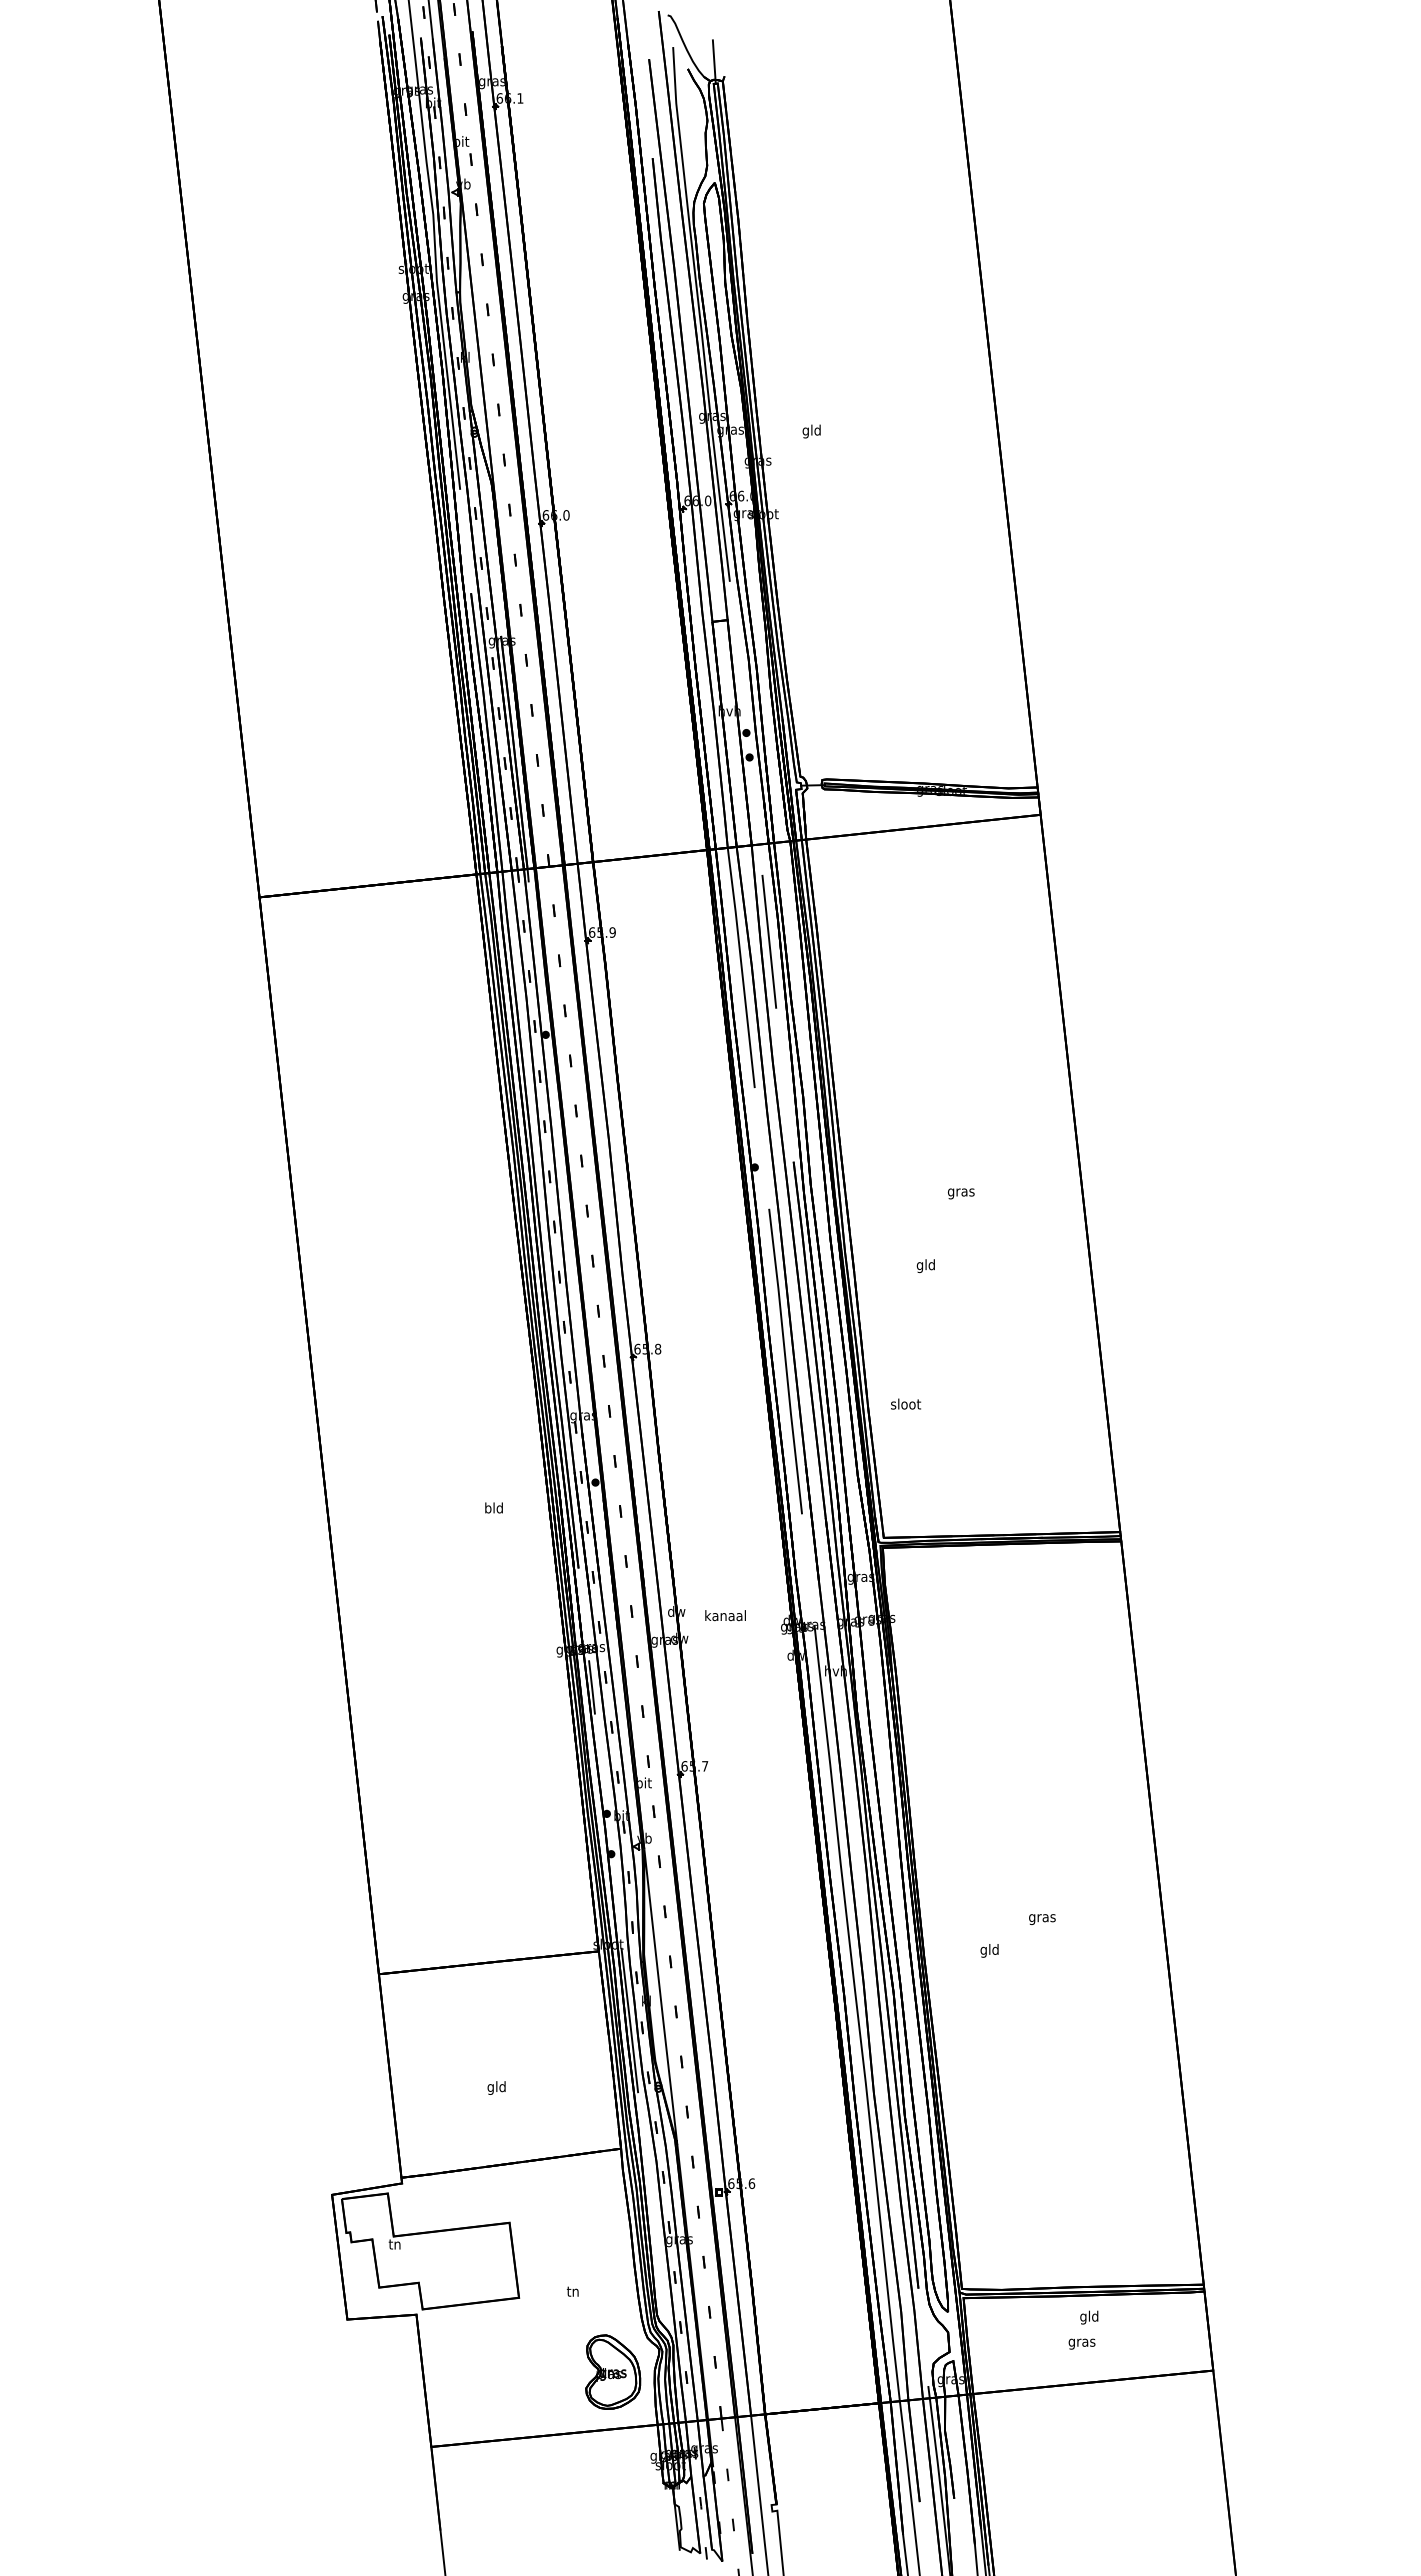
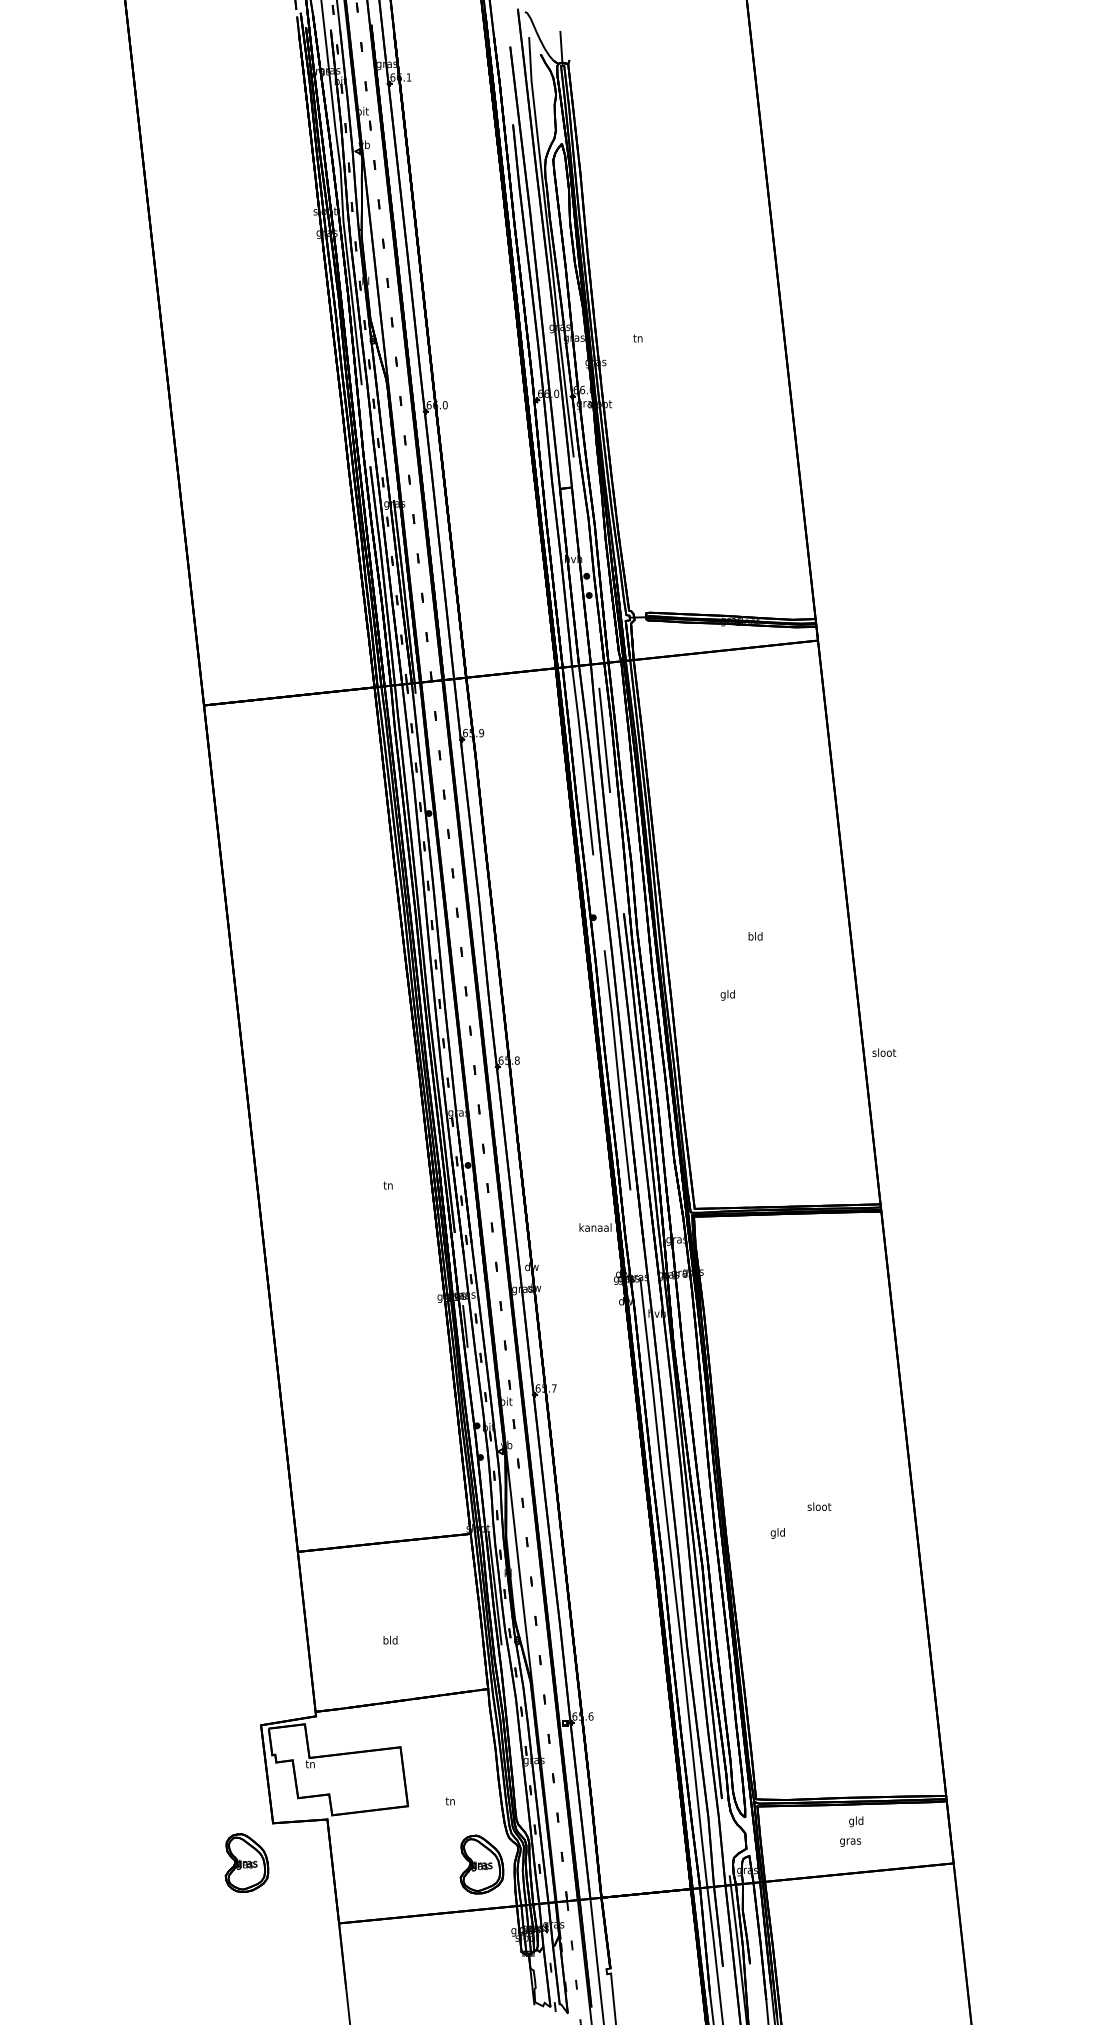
text: (811, 431) -> (637, 339), gld -> tn
text: (960, 1192) -> (755, 937), gras -> bld
text: (906, 1403) -> (884, 1052), moved
text: (493, 1507) -> (387, 1185), bld -> tn
text: (725, 1615) -> (595, 1227), moved
text: (1042, 1918) -> (819, 1508), gras -> sloot
text: (490, 2087) -> (385, 1640), gld -> bld
part: (314, 2369) -> (247, 1862), added

